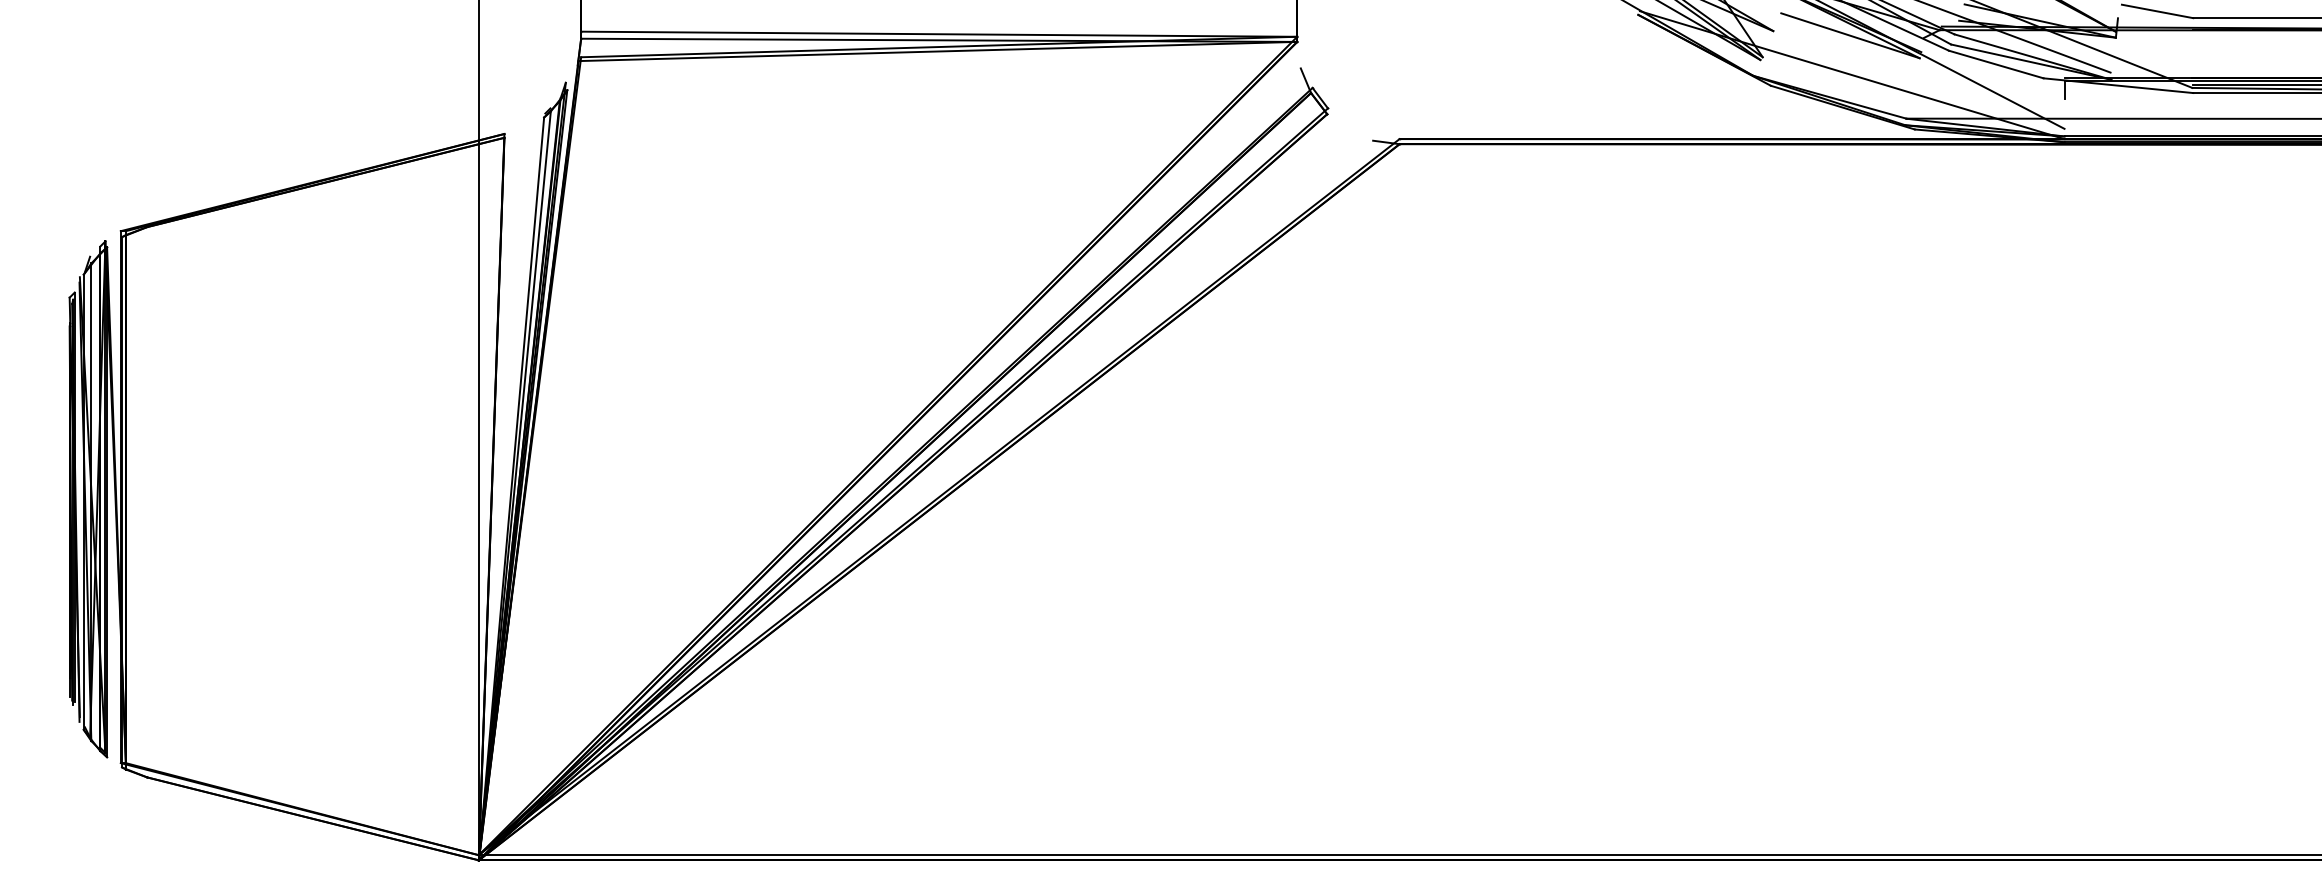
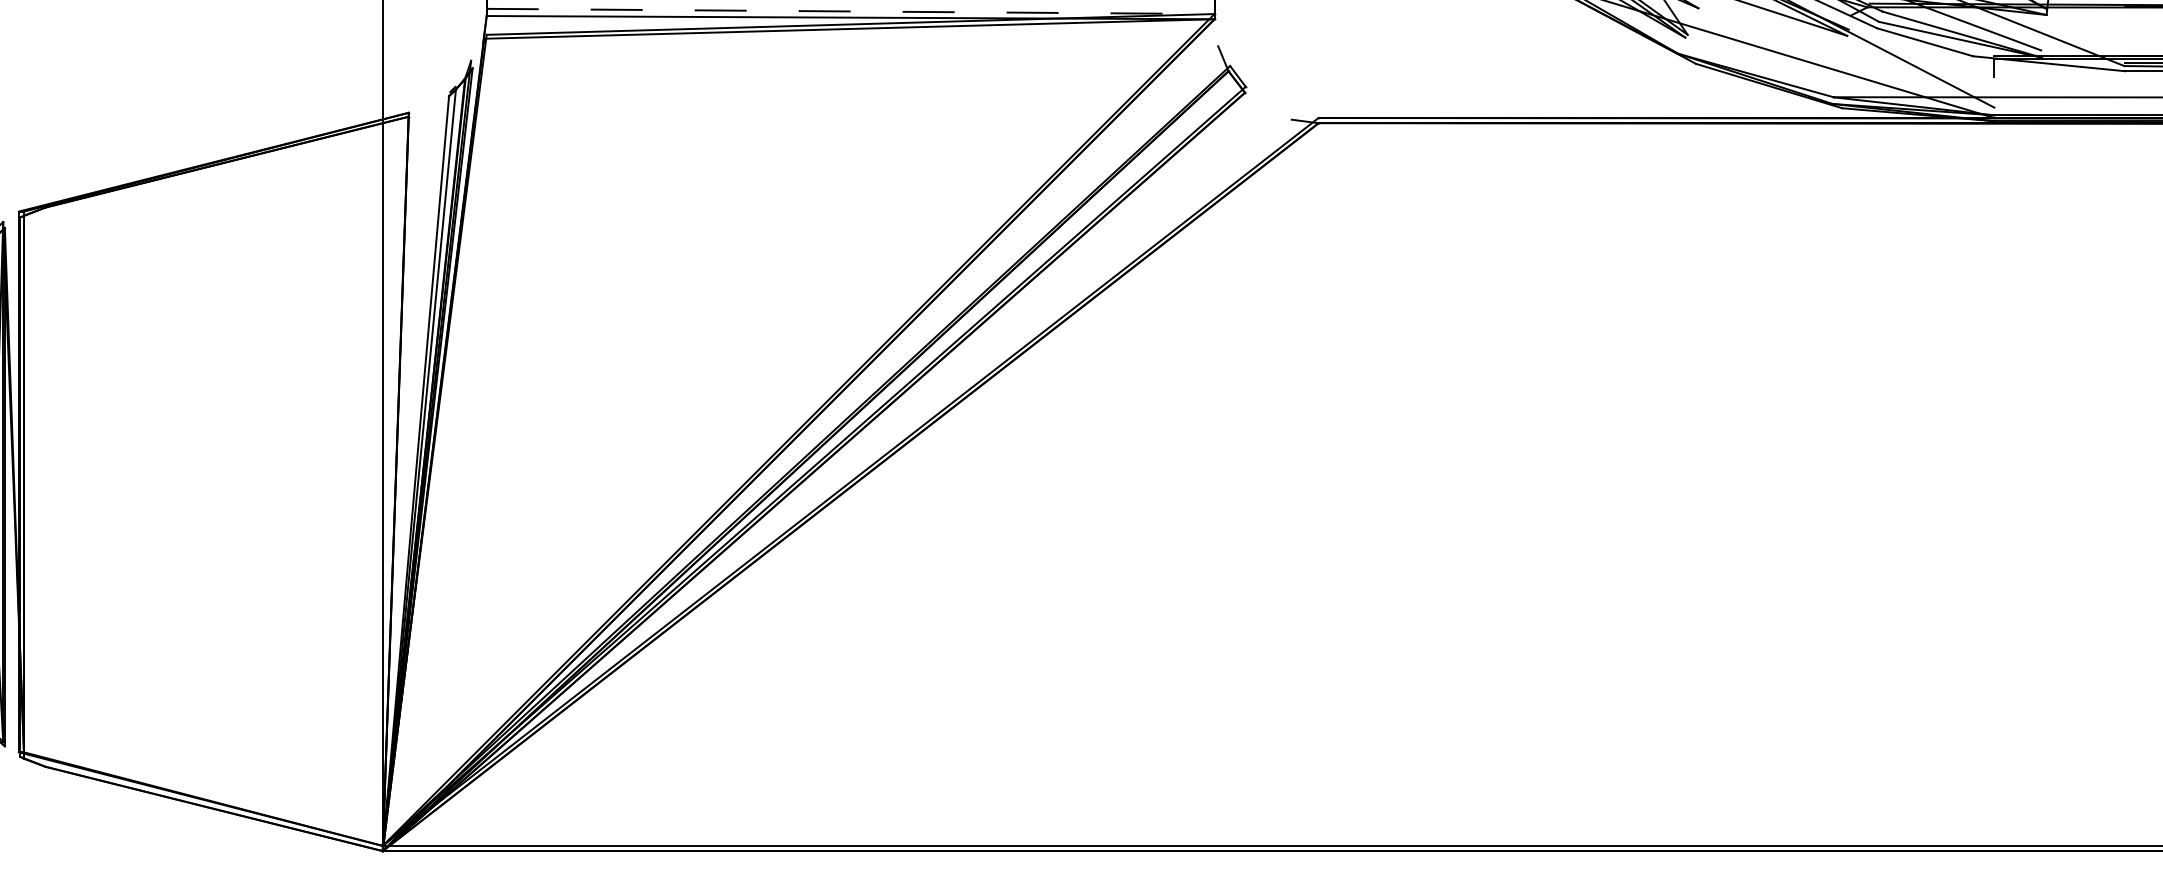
line: (939, 34) -> (850, 11), solid -> dashed

